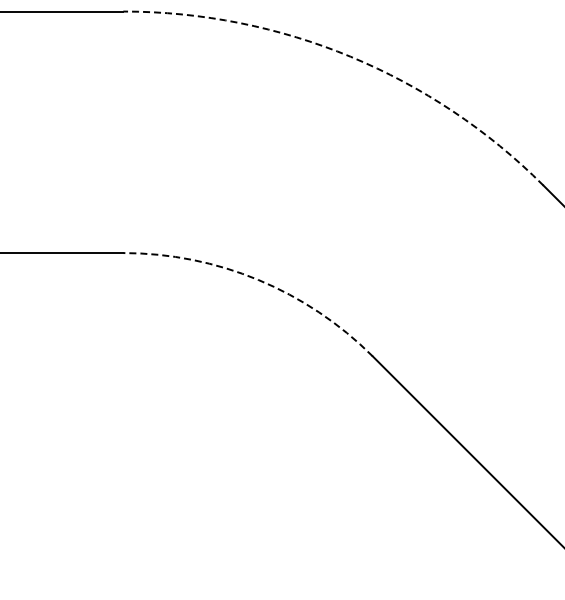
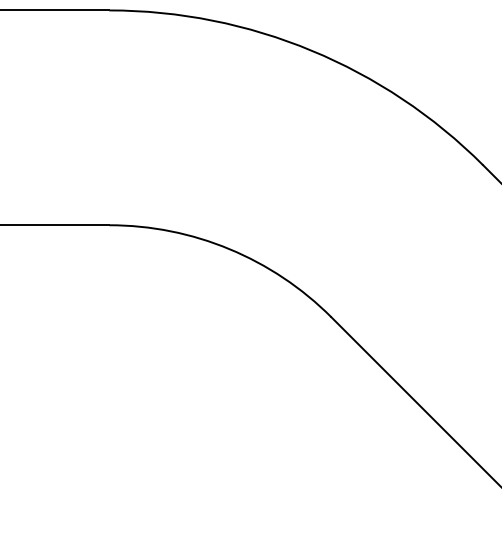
arc: (350, 56) -> (311, 50), dashed -> solid
arc: (258, 279) -> (229, 248), dashed -> solid

